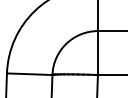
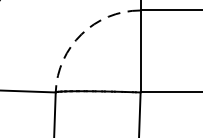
arc: (66, 43) -> (81, 33), solid -> dashed

